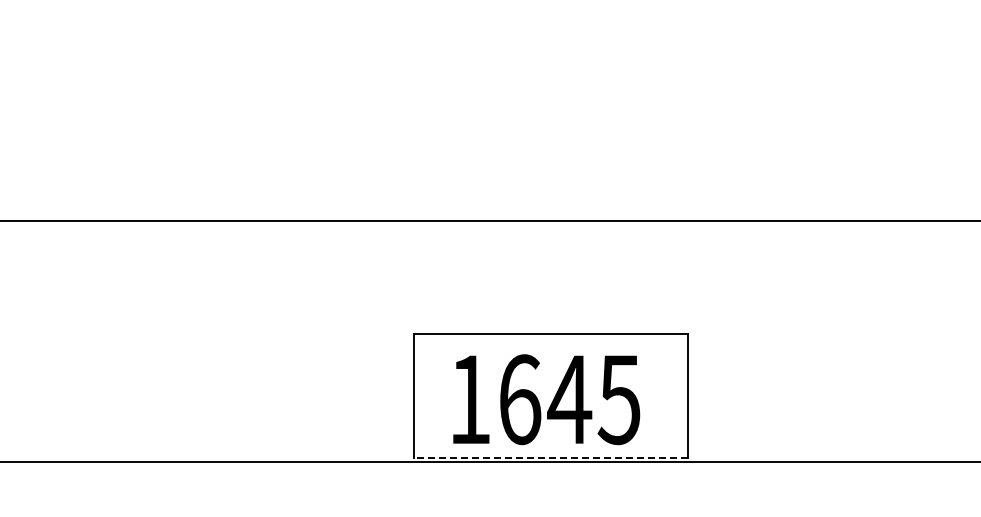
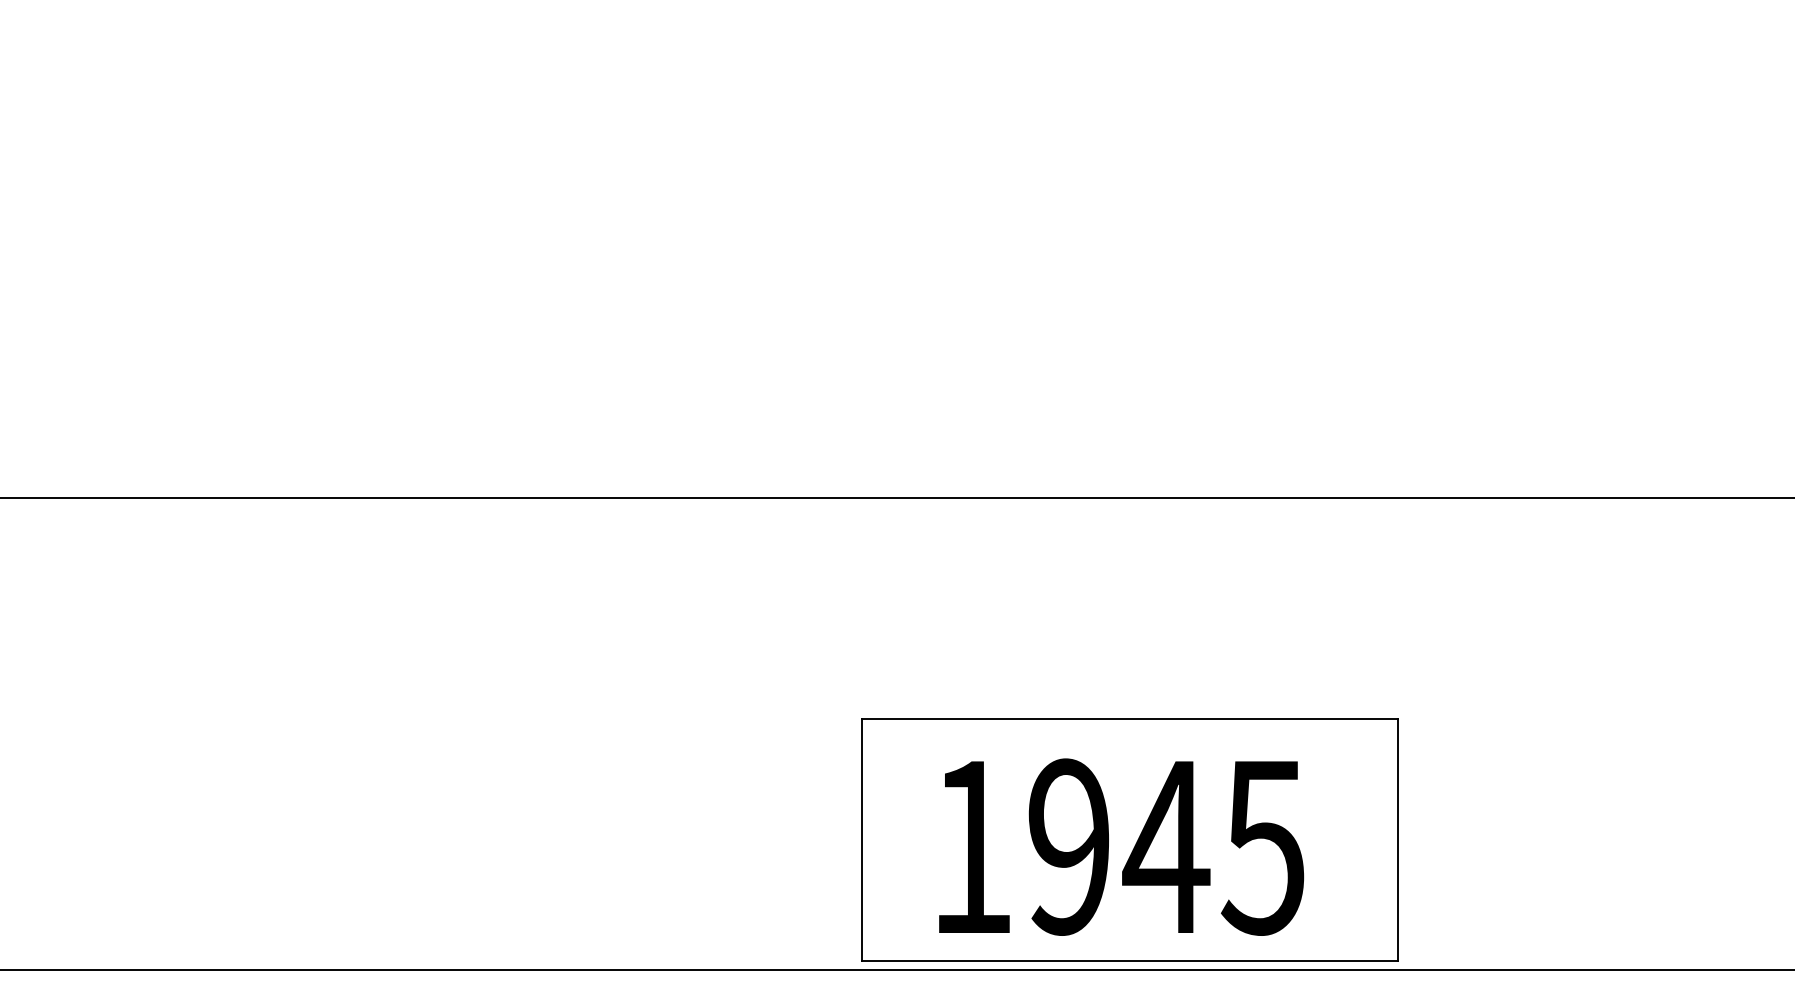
text: (520, 399) -> (1070, 846), 1645 -> 1945
line: (550, 457) -> (1128, 960), dashed -> solid

